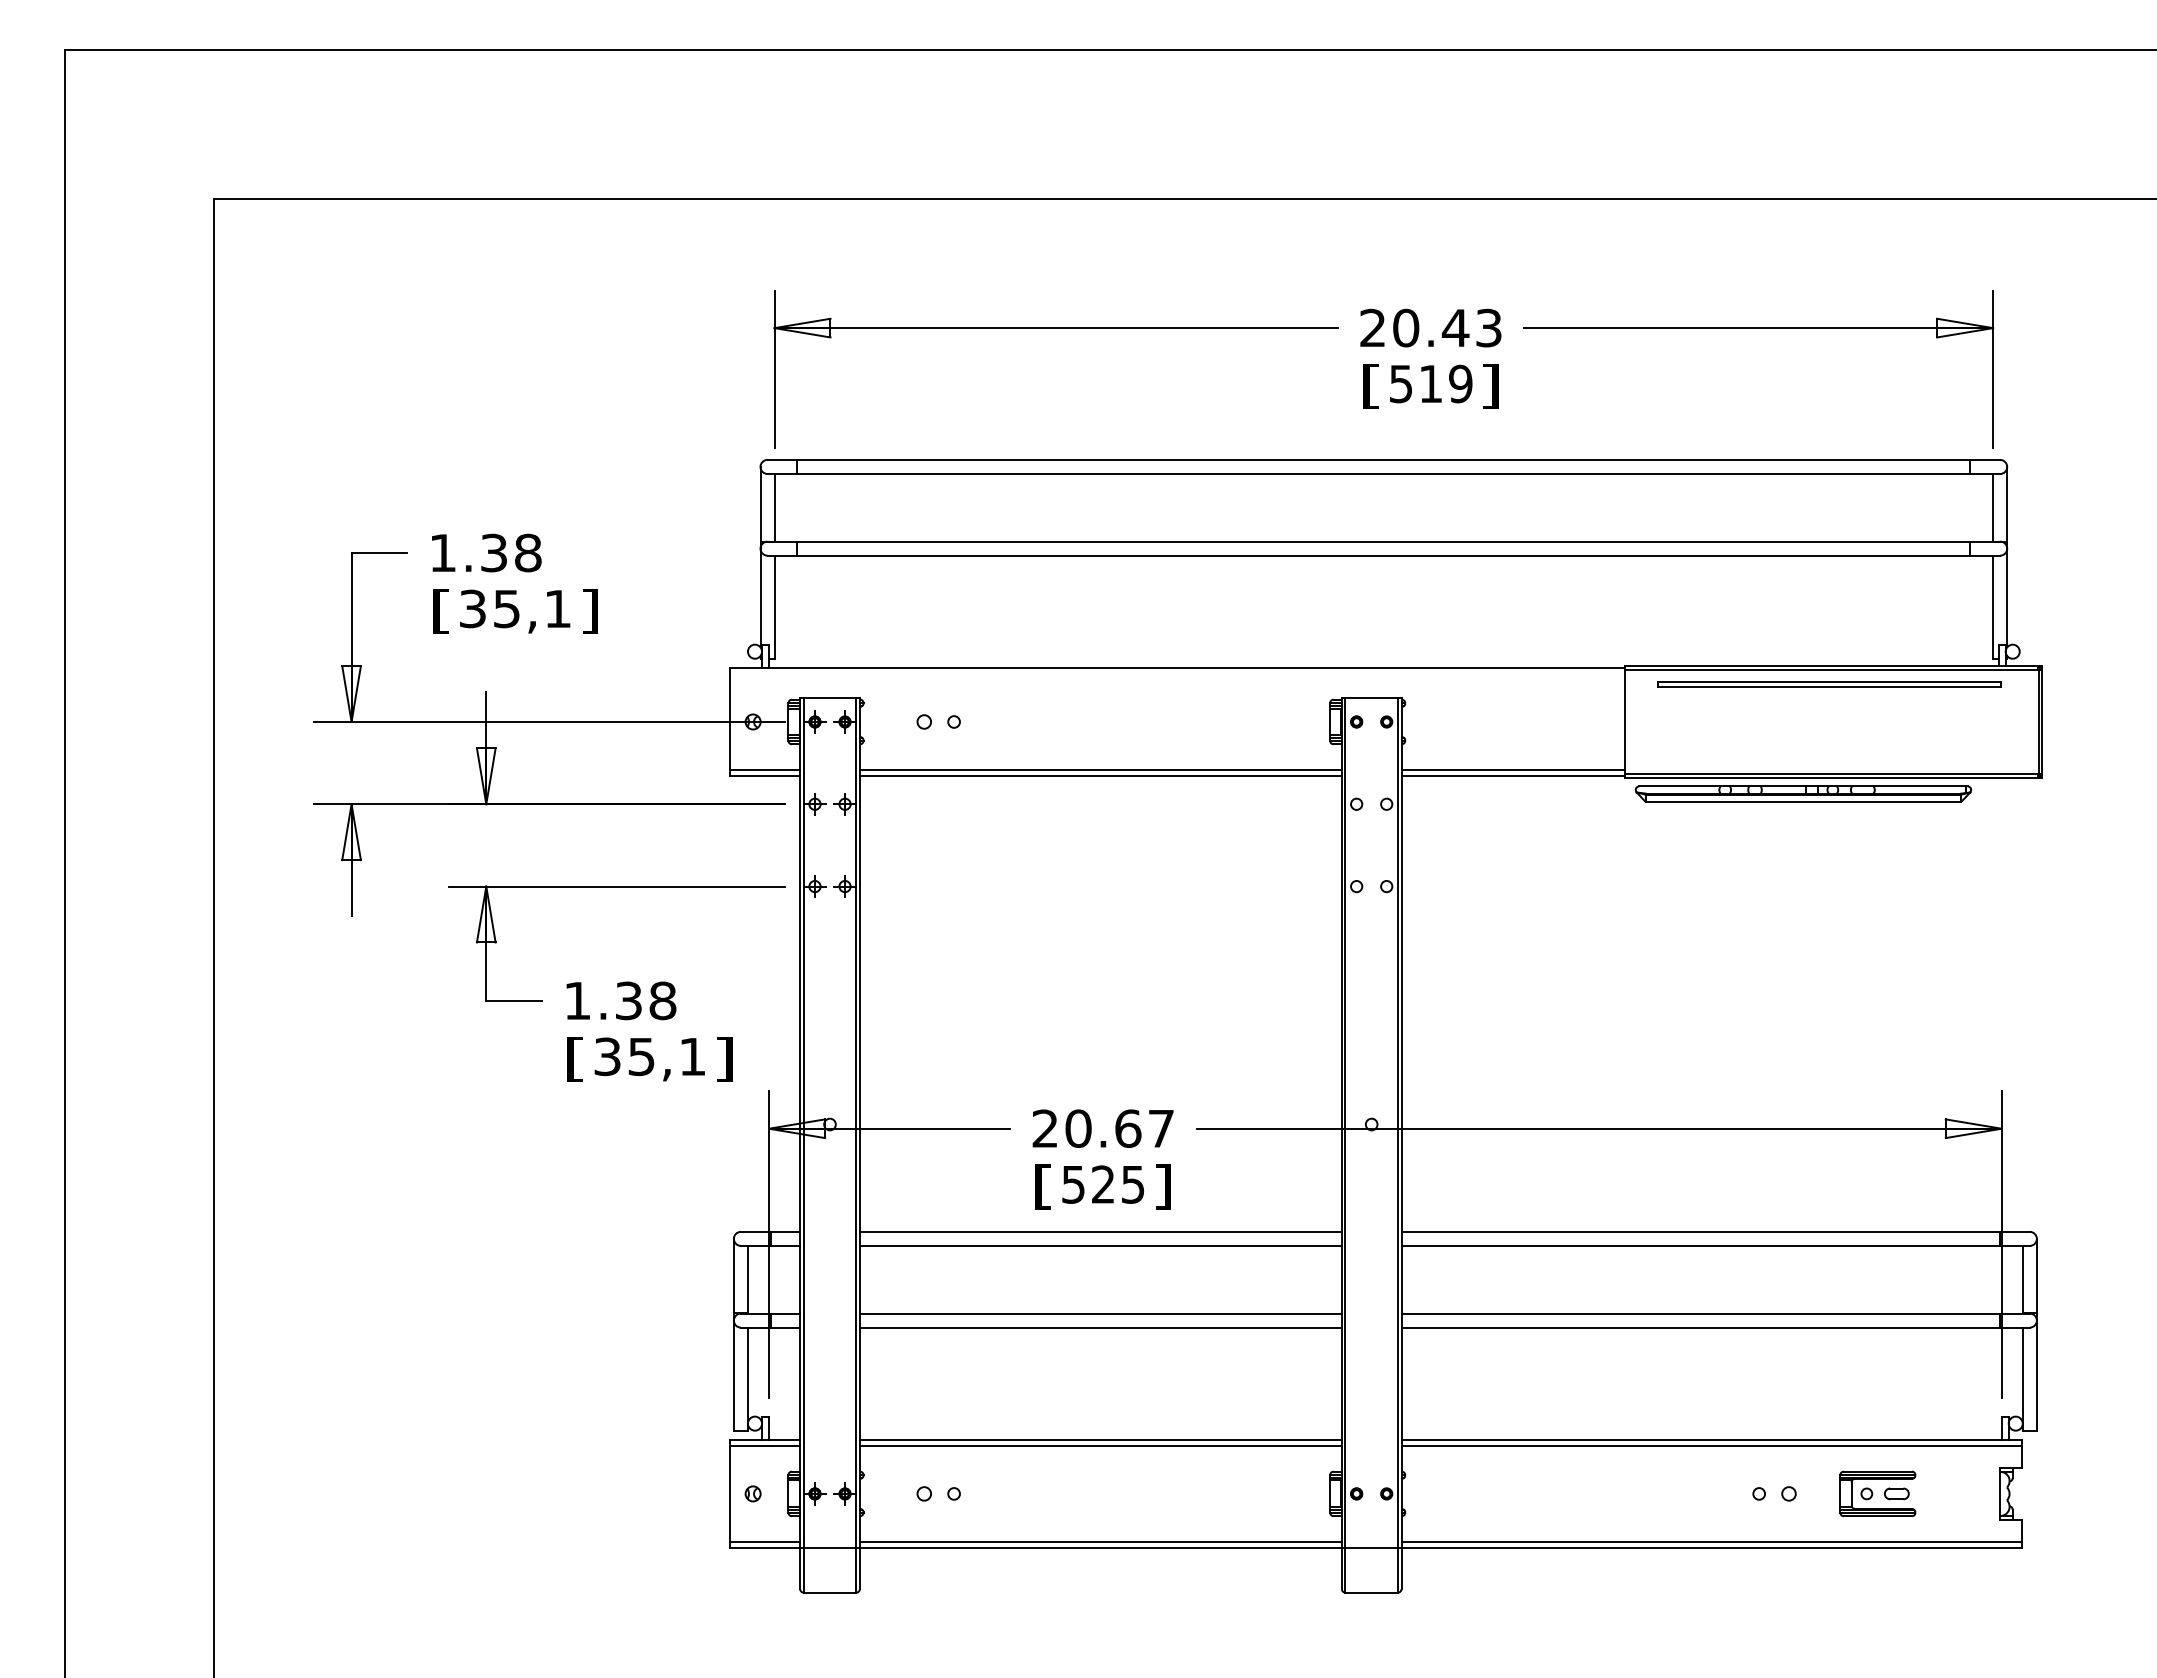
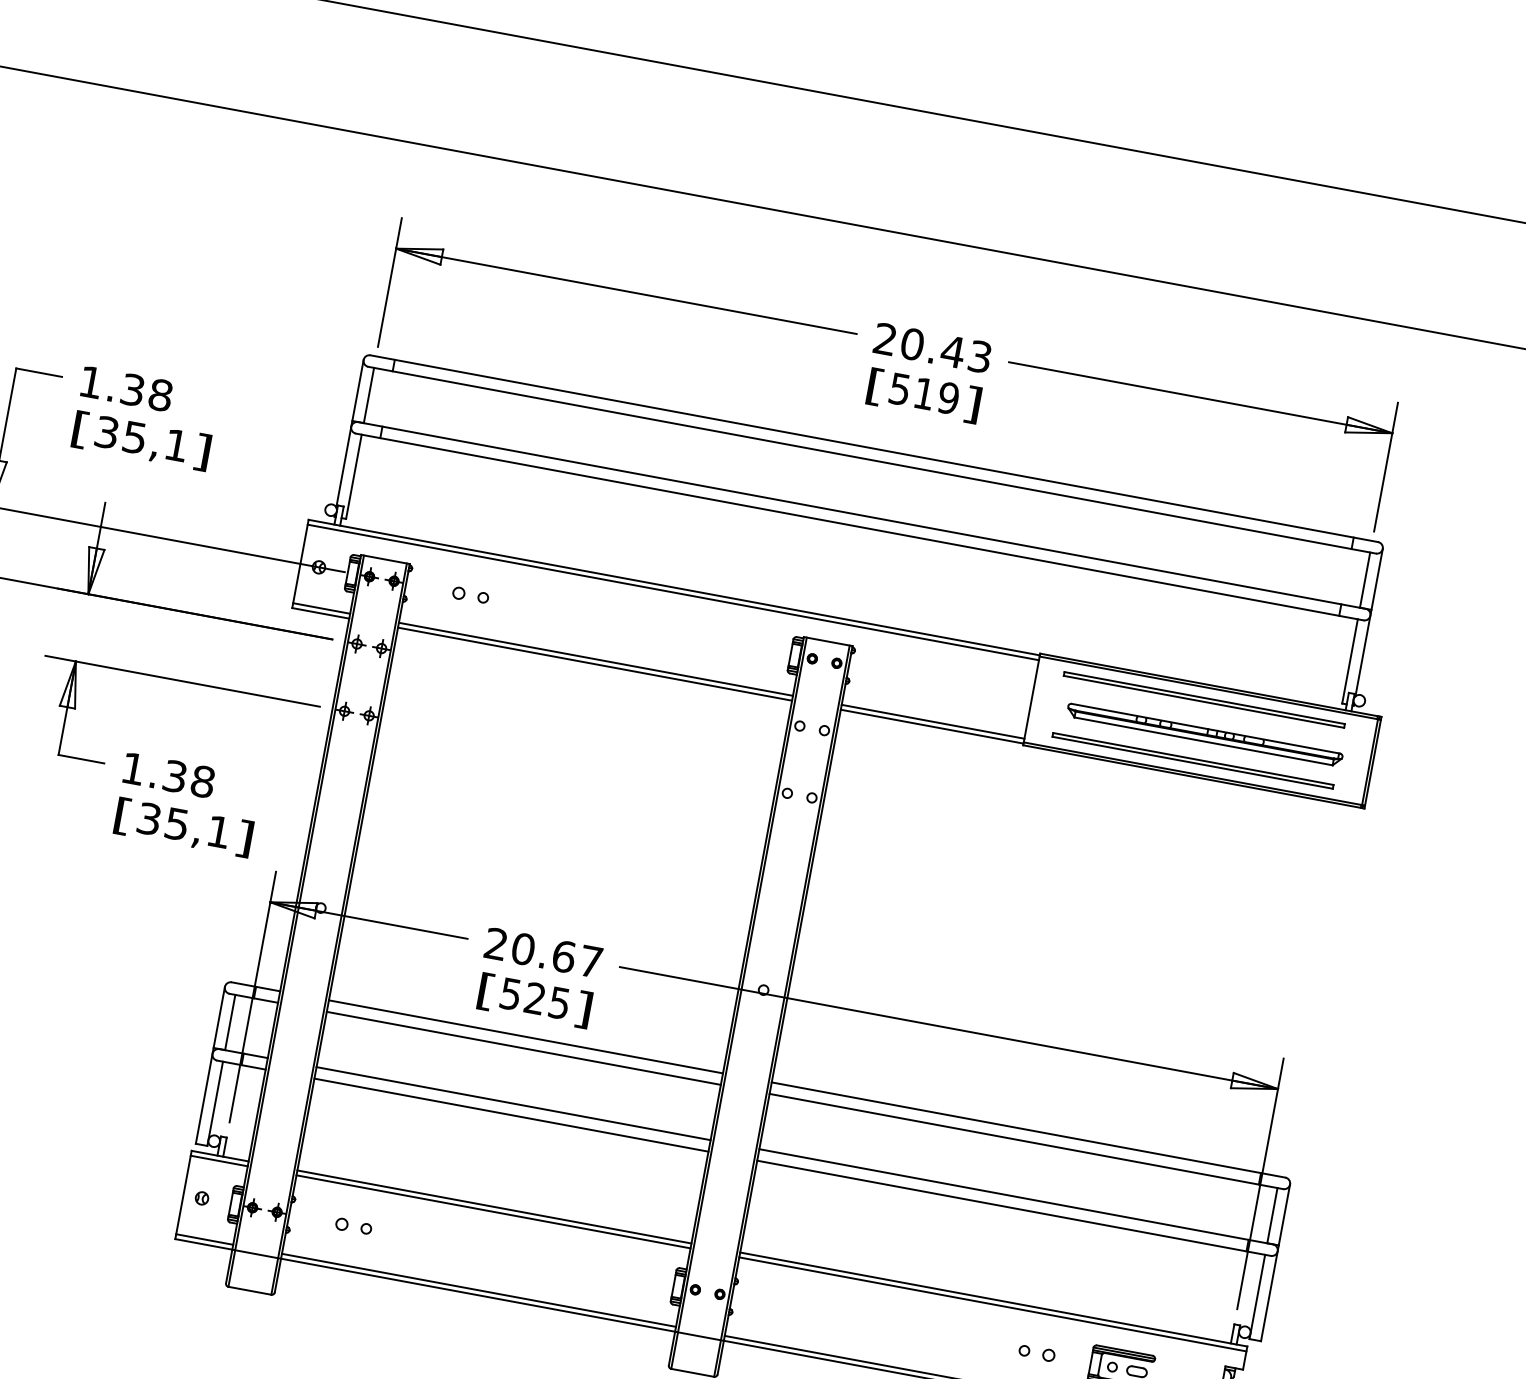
line: (1177, 673) -> (673, 592), added
part: (1829, 759) -> (1193, 761), added
part: (1803, 793) -> (1204, 734), moved

